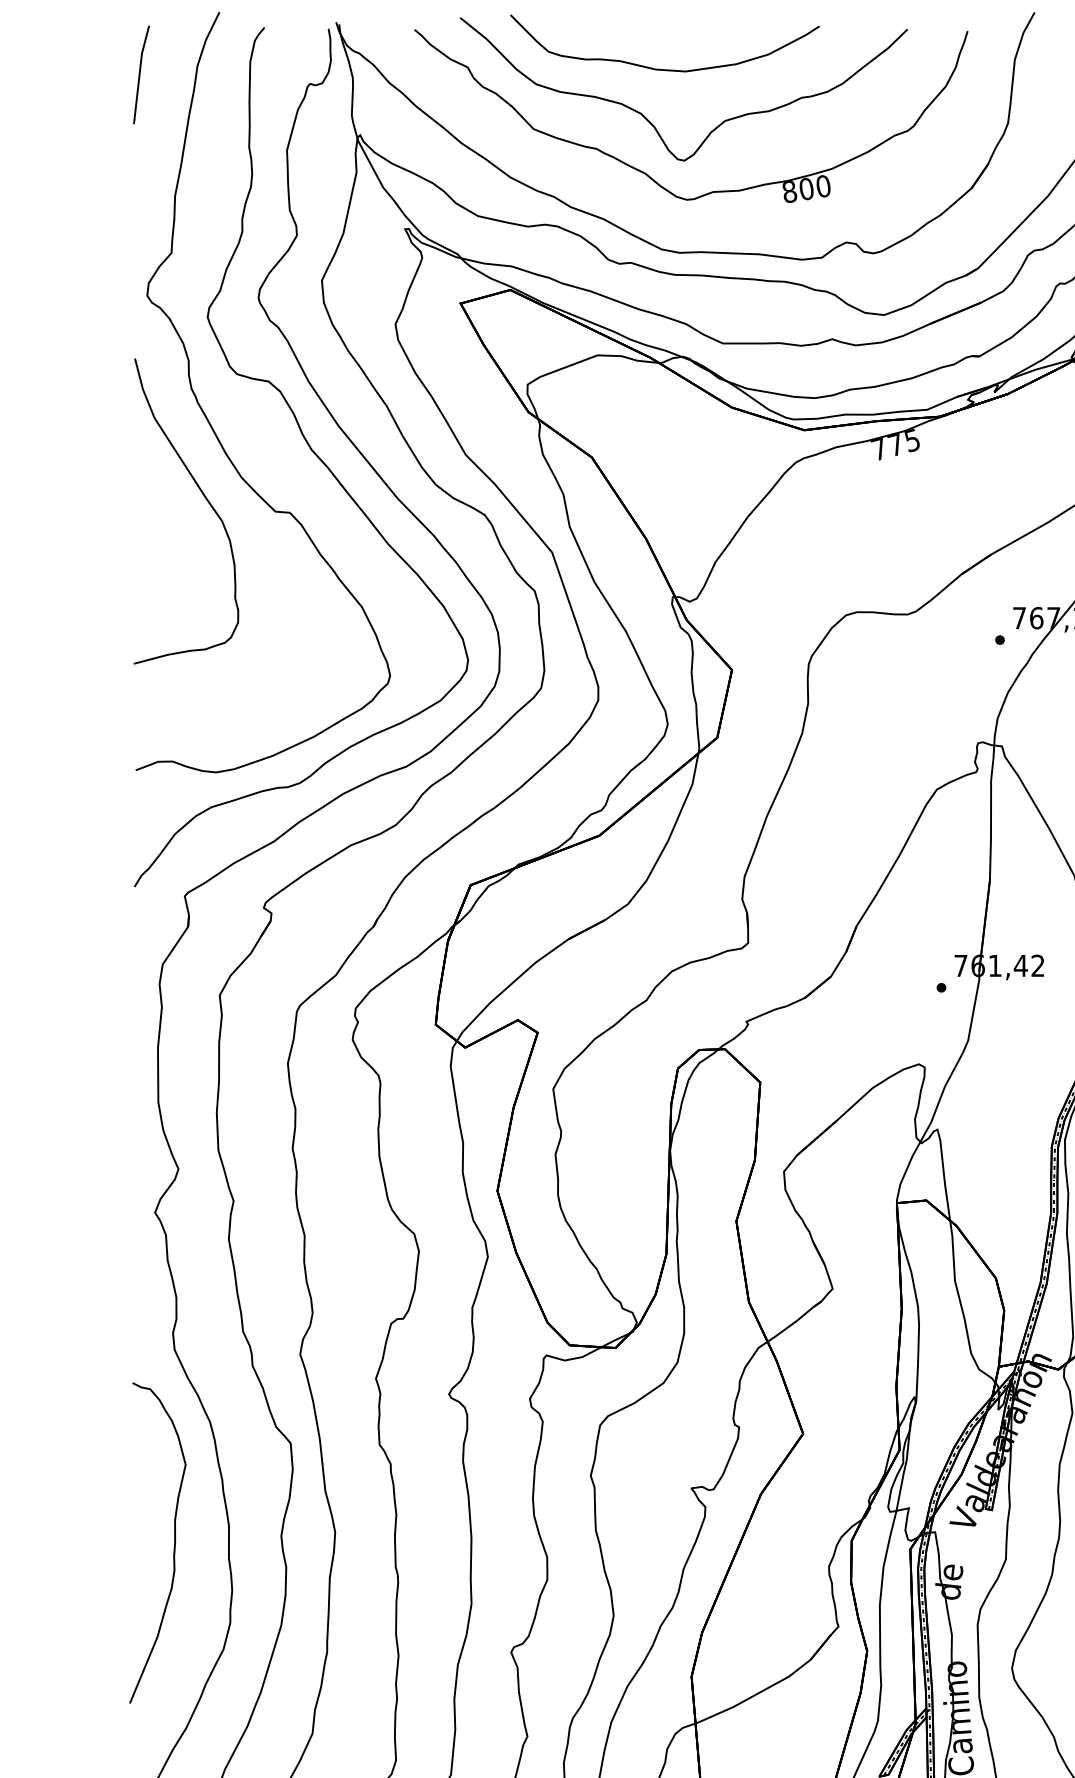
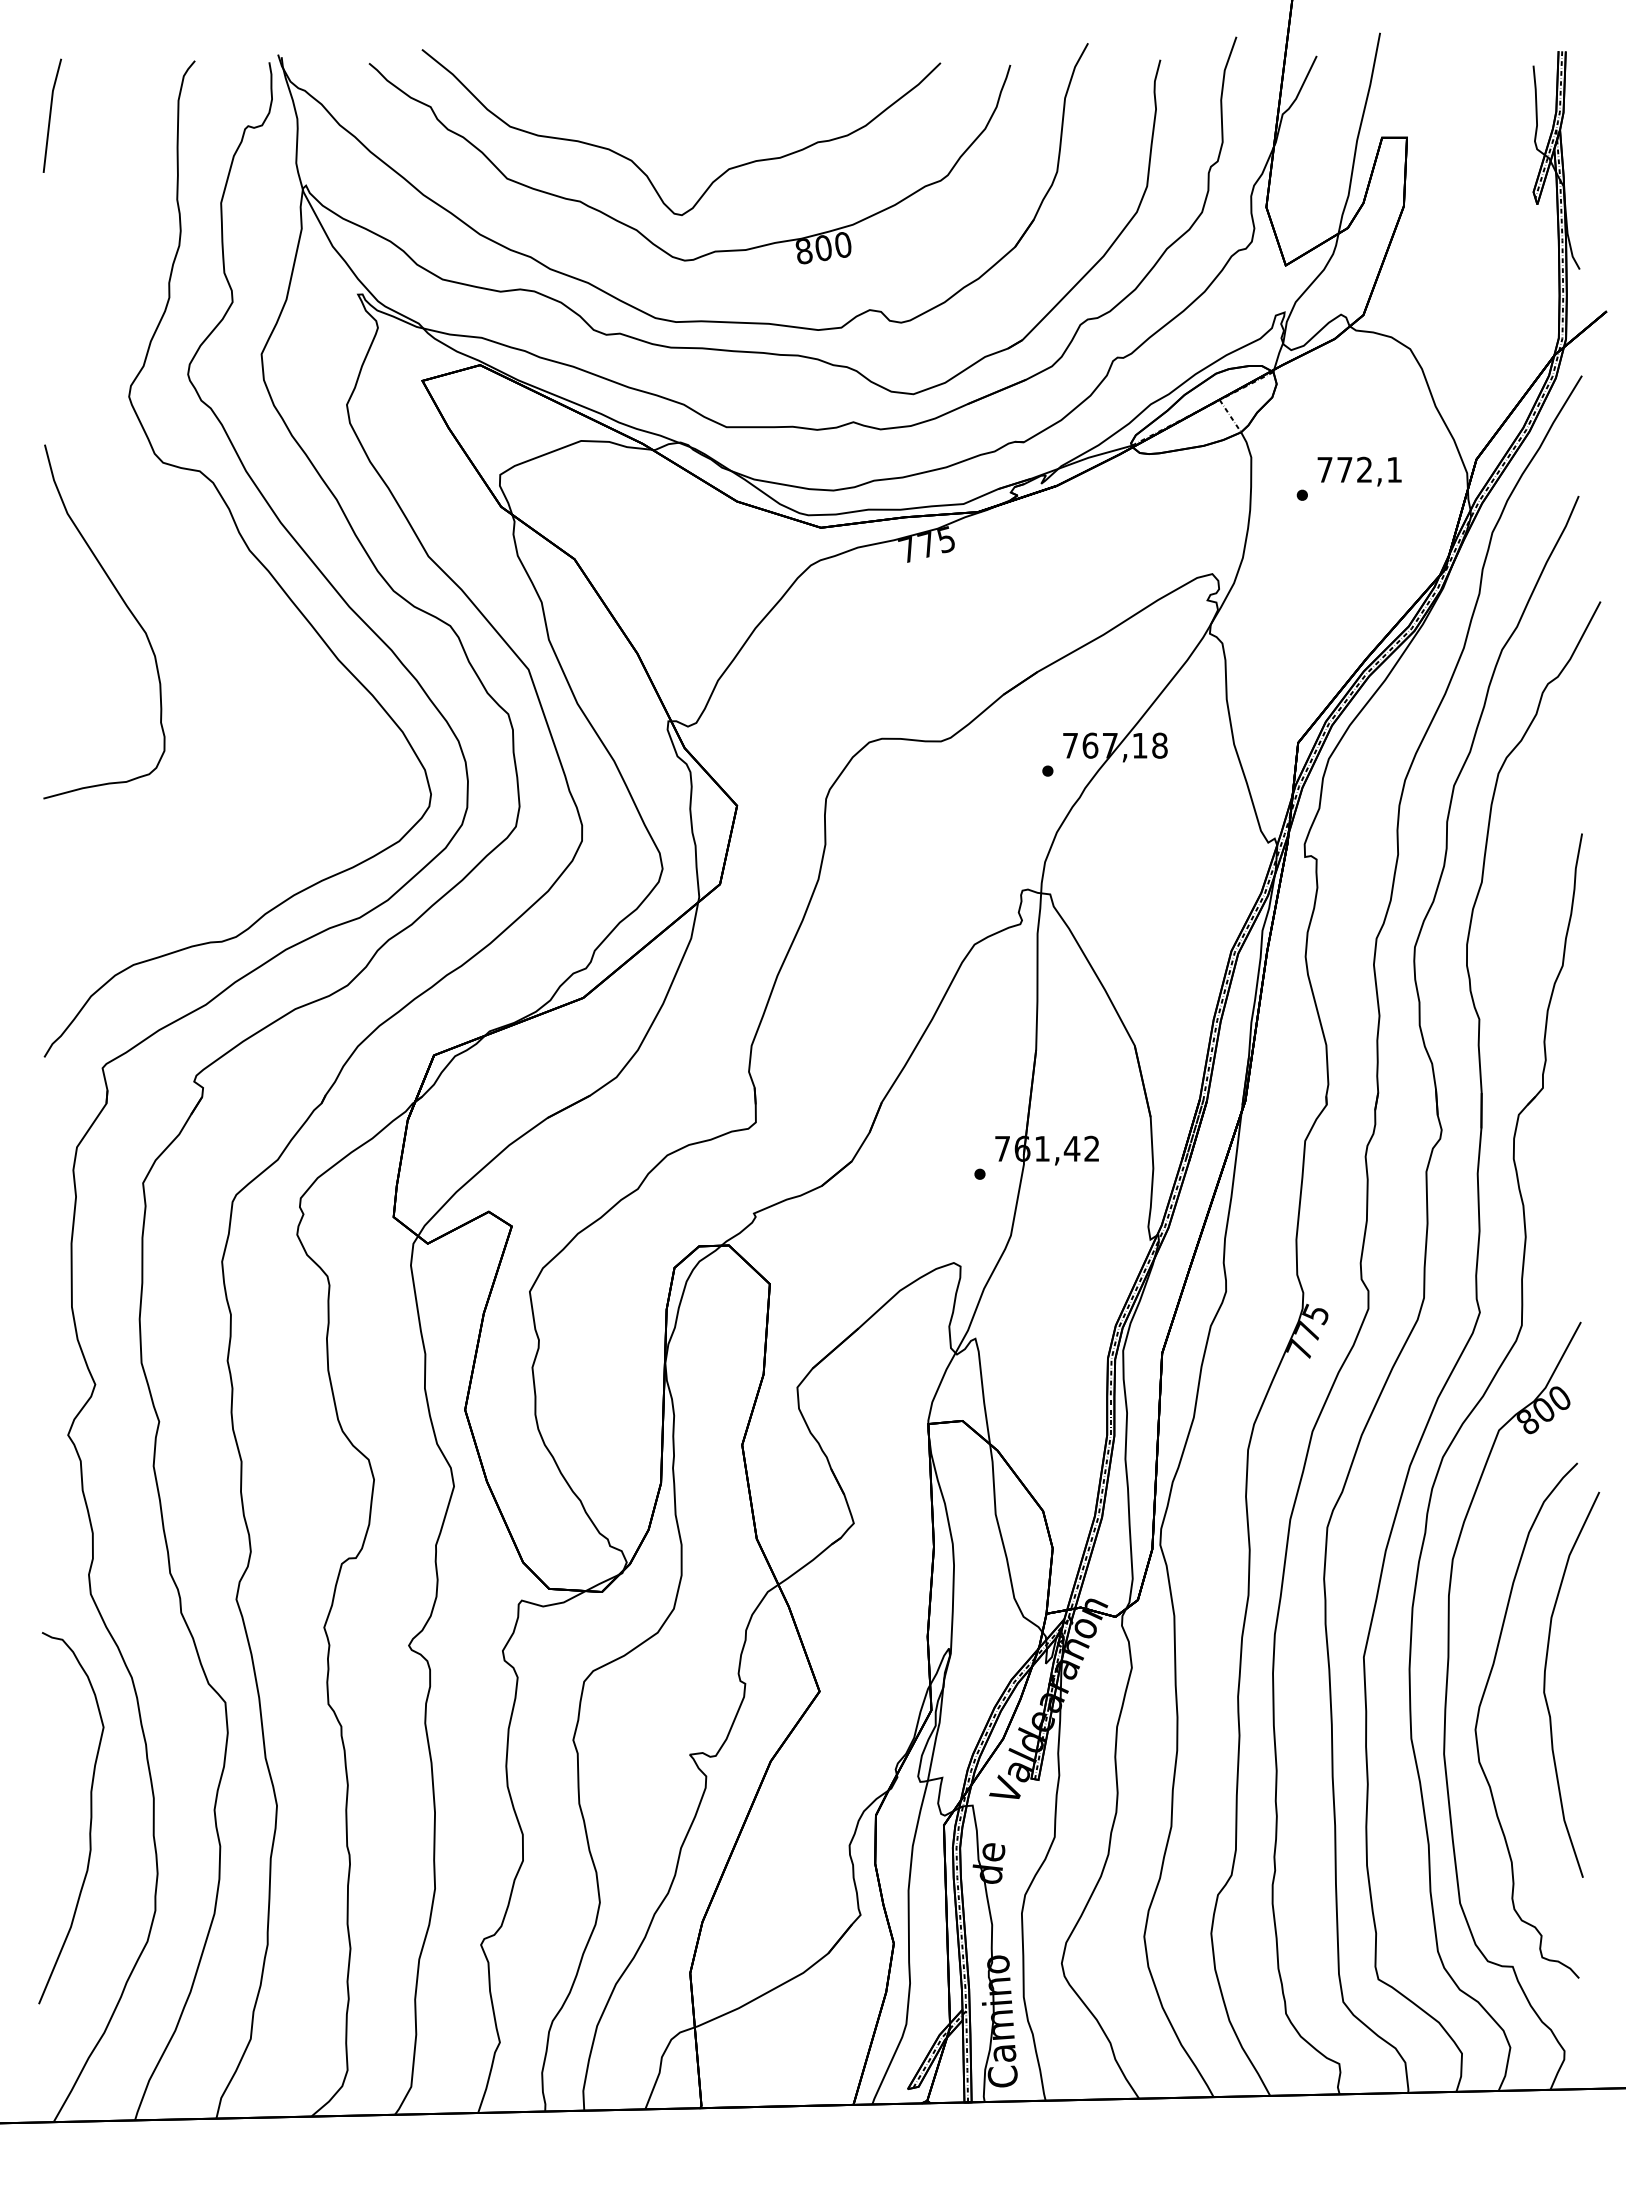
curve: (659, 68) -> (652, 108), removed
curve: (210, 423) -> (132, 519), removed

